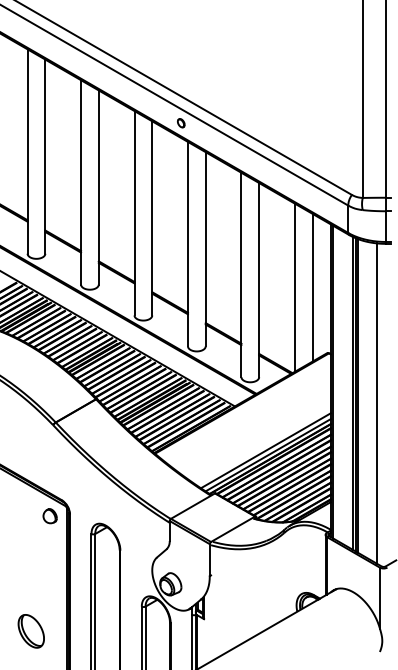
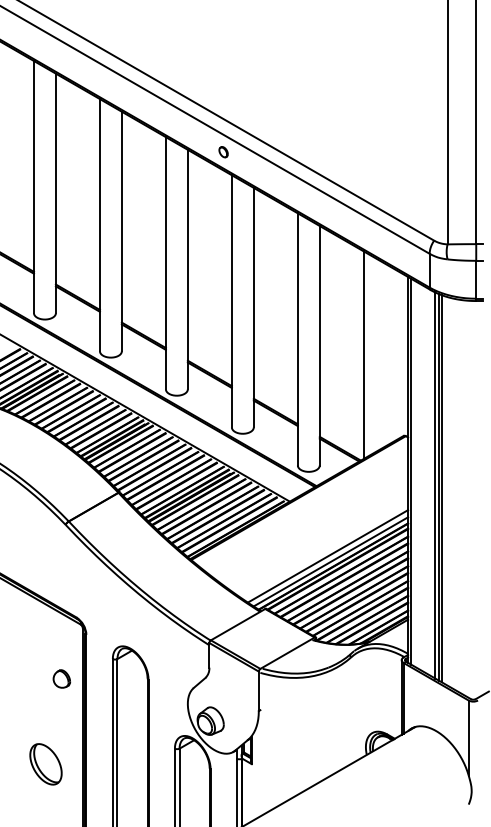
line: (312, 287) -> (385, 354), removed
line: (377, 403) -> (465, 498), removed
part: (49, 516) -> (61, 679), moved
part: (30, 631) -> (44, 764), moved

